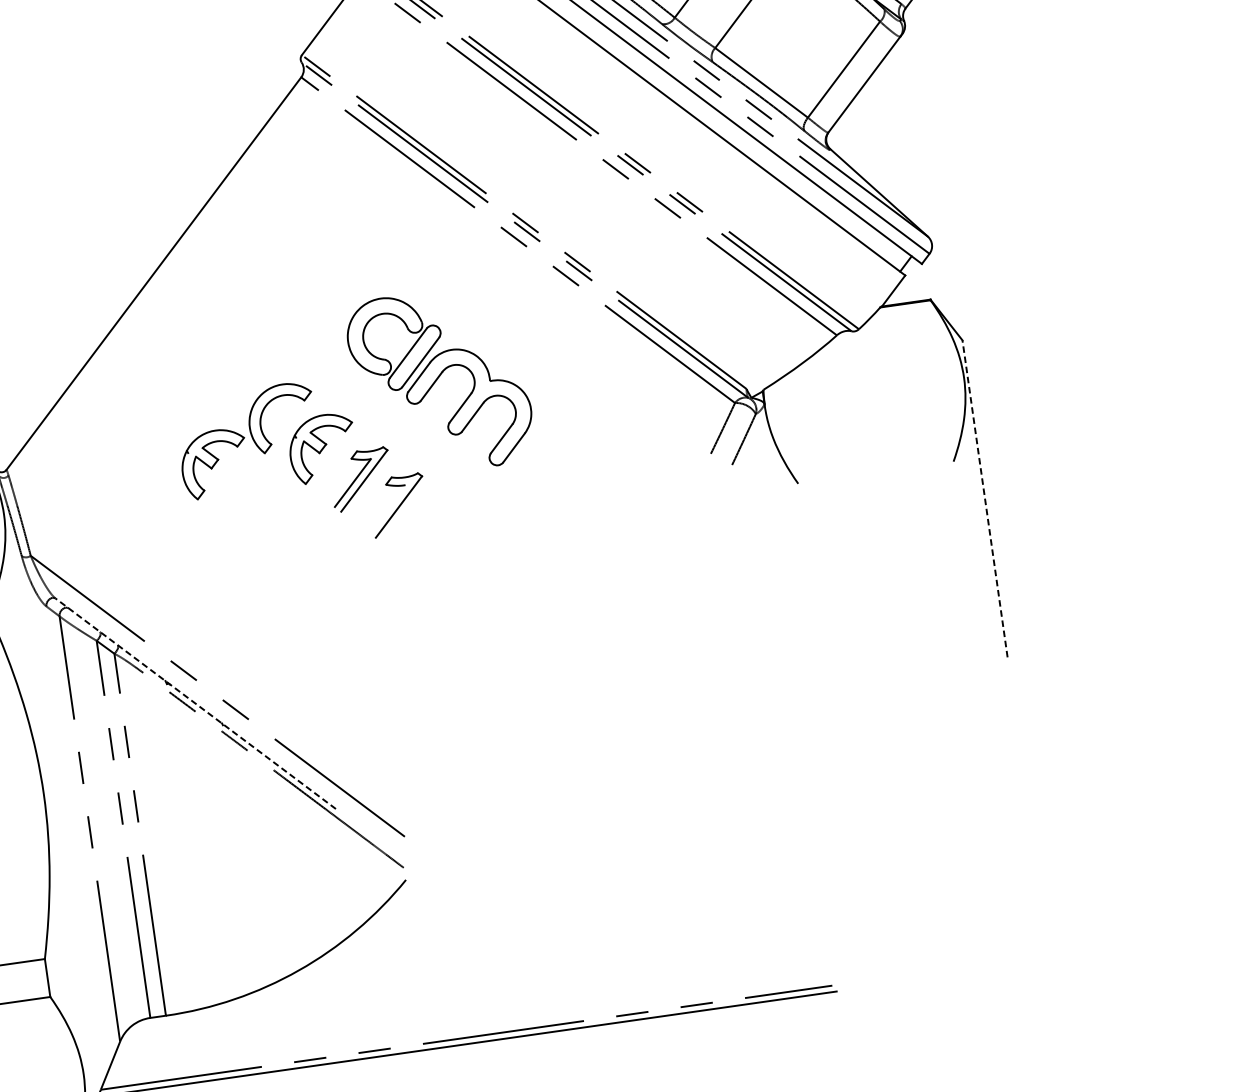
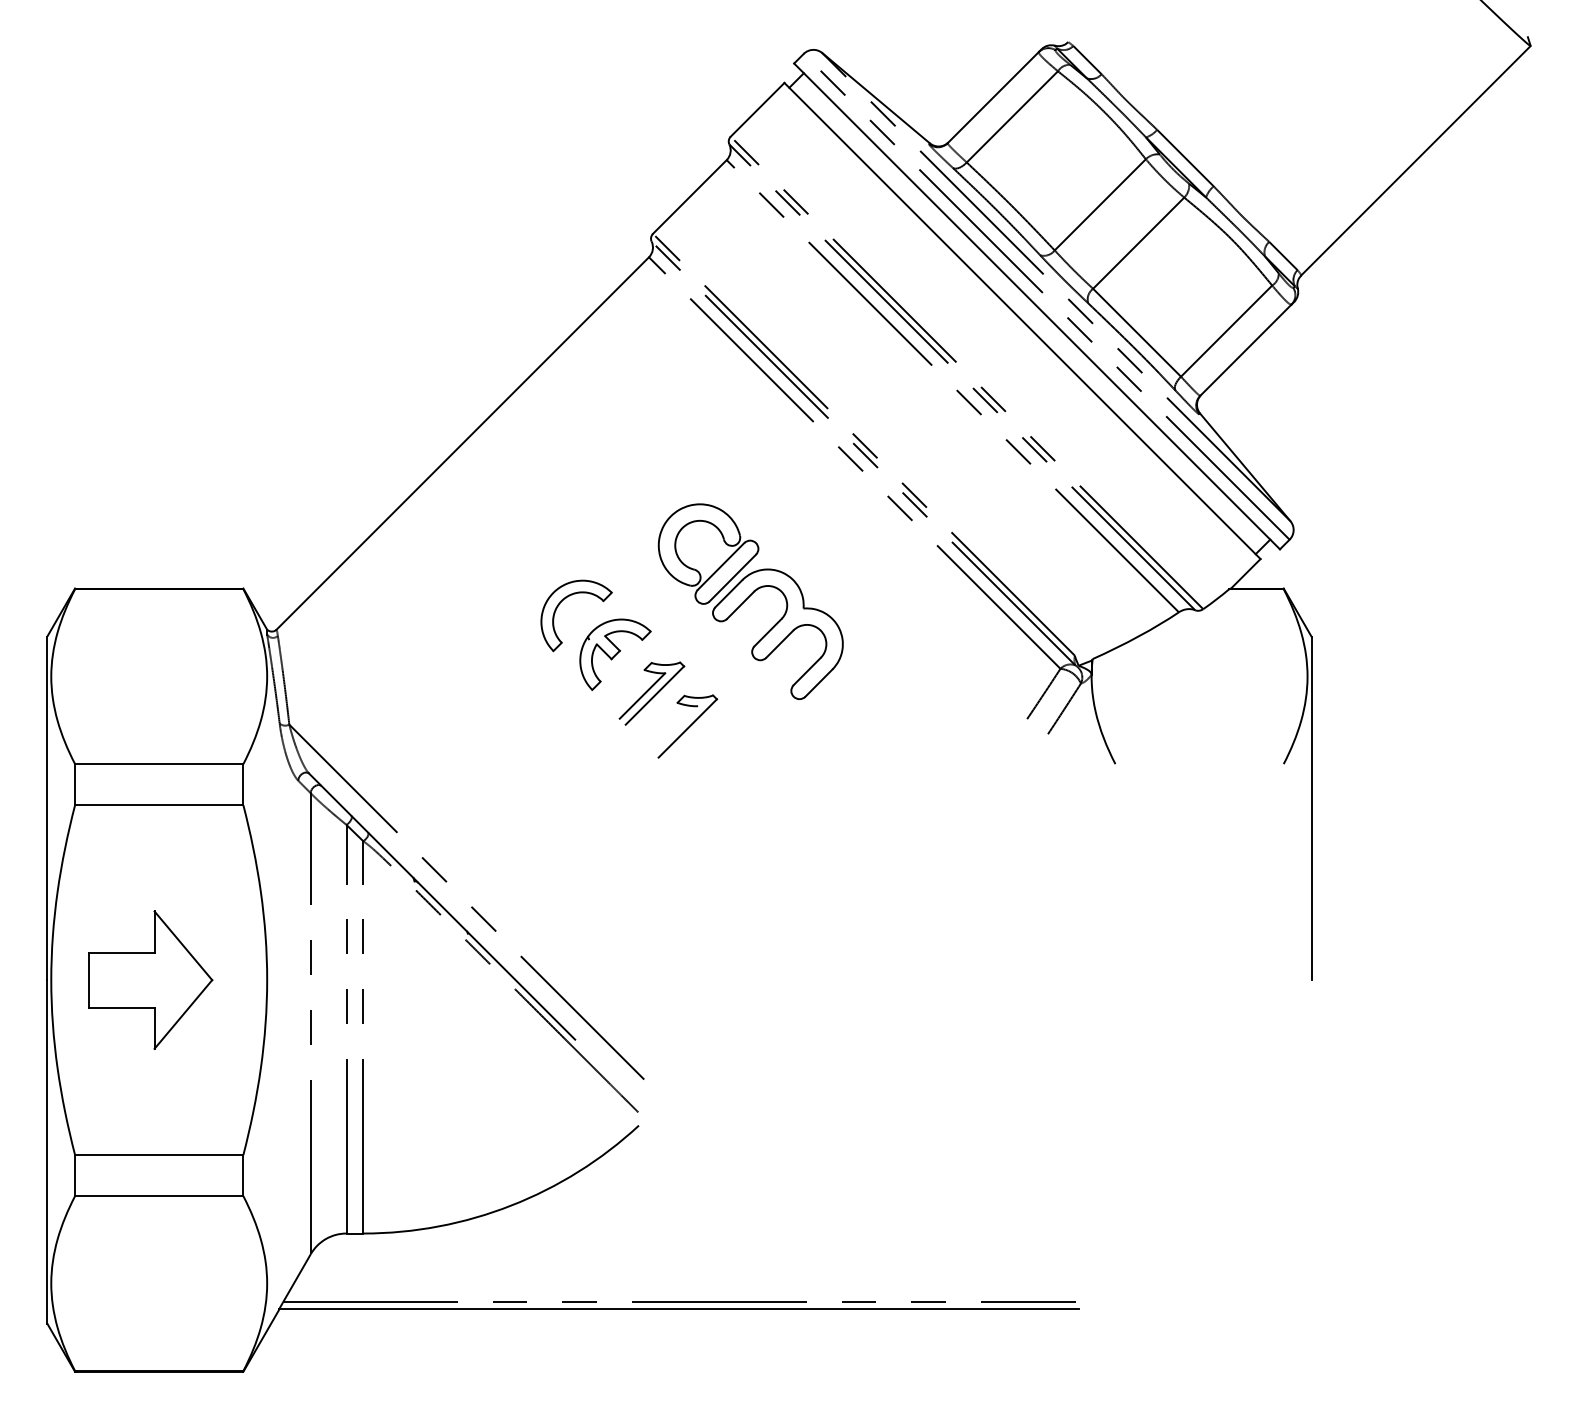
part: (214, 463) -> (498, 654), removed
line: (985, 498) -> (1311, 808), dashed -> solid
line: (195, 703) -> (441, 906), dashed -> solid

